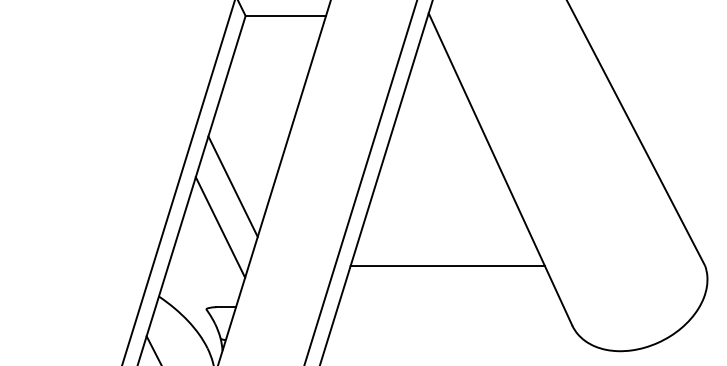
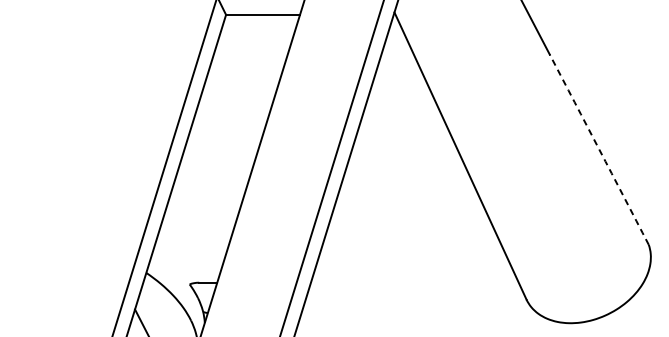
arc: (651, 162) -> (599, 149), solid -> dashed
line: (232, 186) -> (214, 171), removed
line: (220, 227) -> (202, 209), removed
line: (447, 266) -> (411, 245), removed

